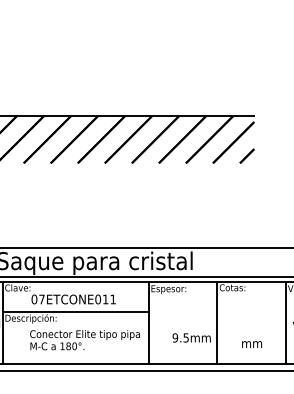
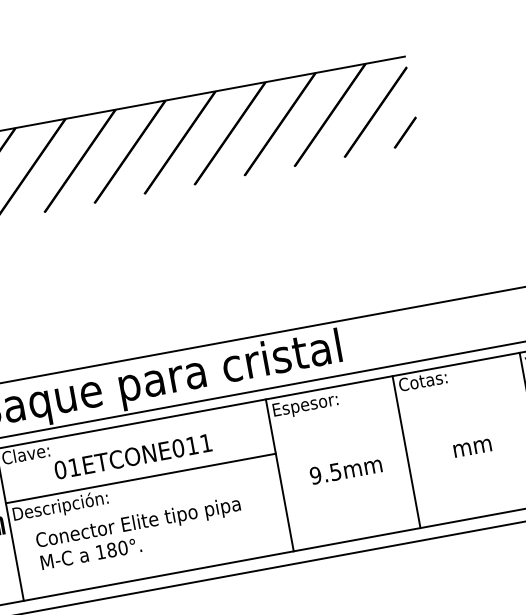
text: (41, 299) -> (73, 467), 07ETCONE011 -> 01ETCONE011
text: (191, 337) -> (345, 469), moved
text: (84, 340) -> (139, 533), moved
text: (252, 344) -> (473, 447), moved

